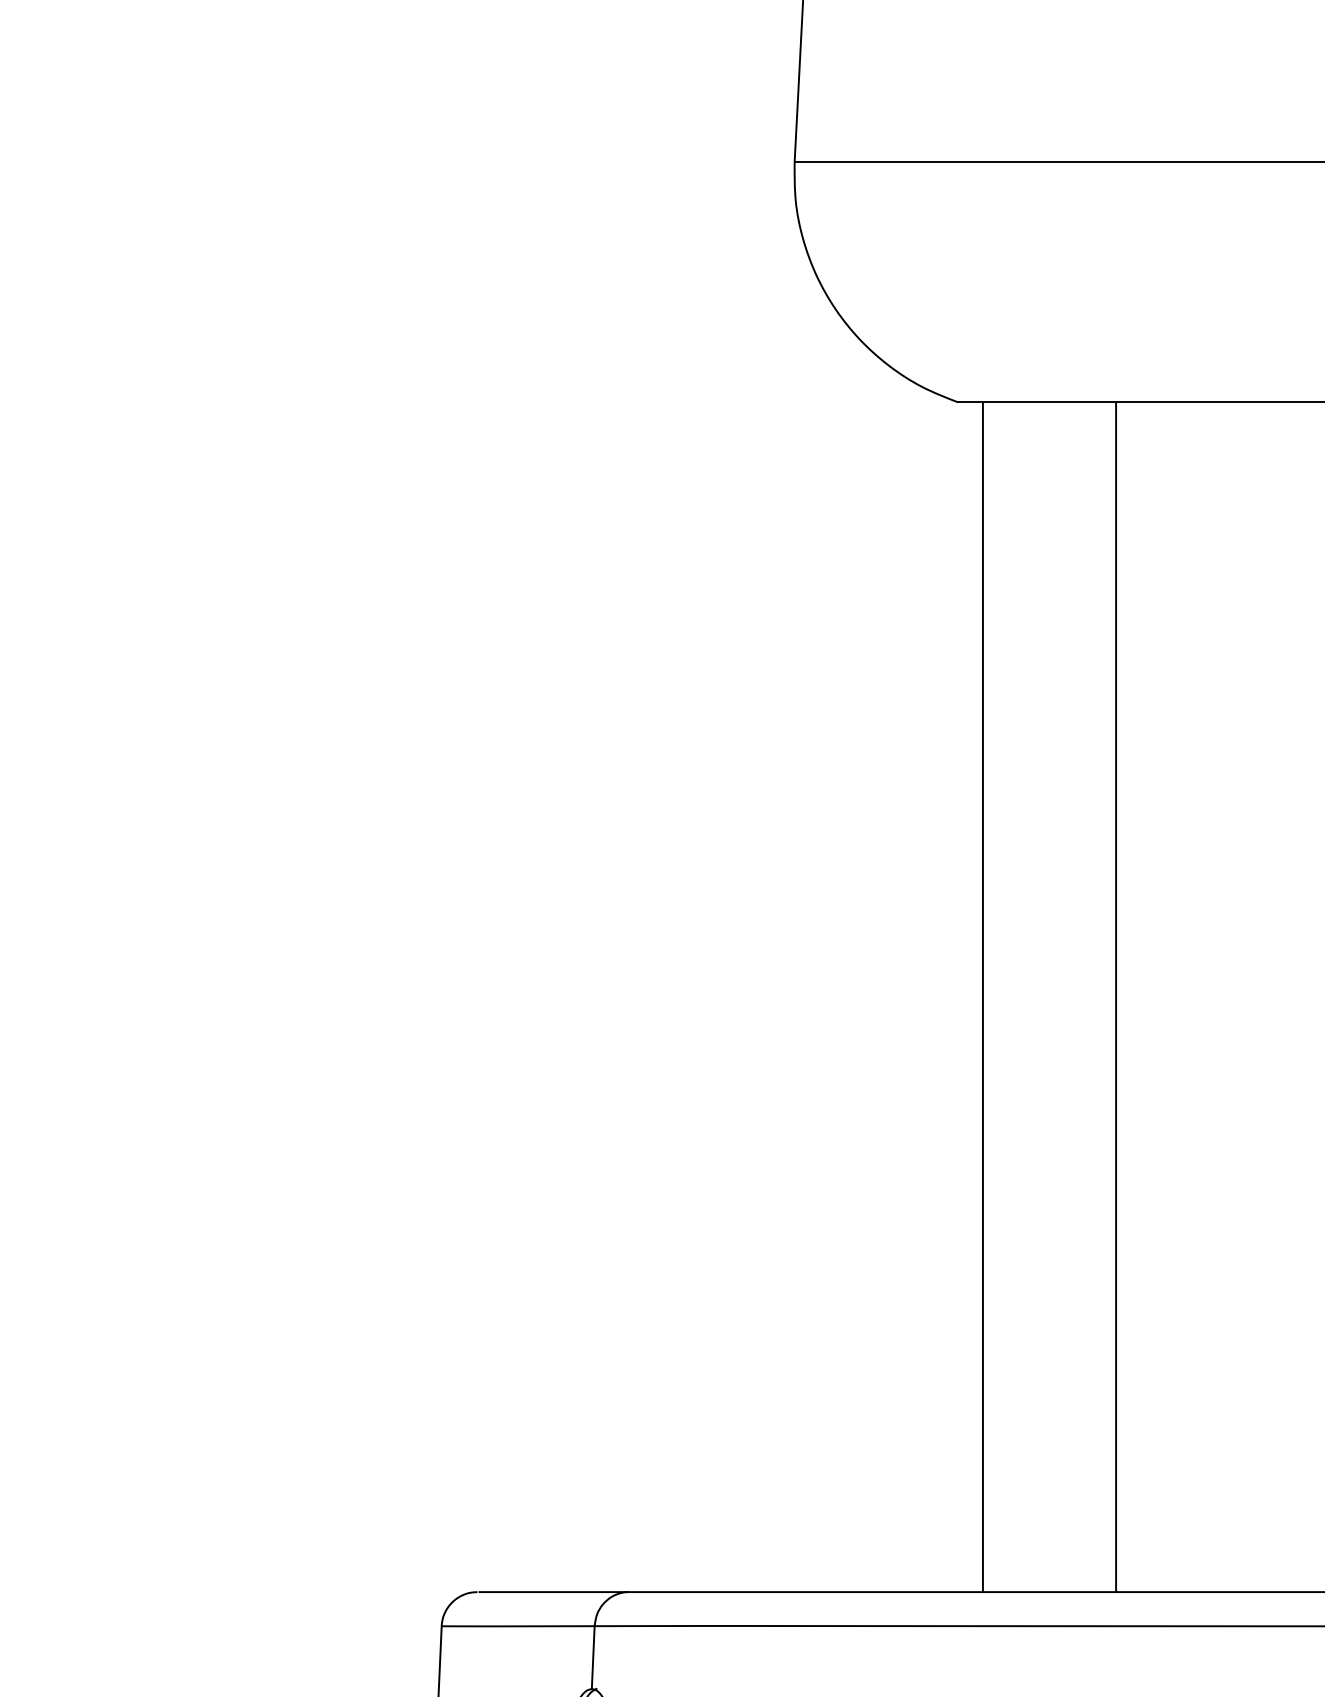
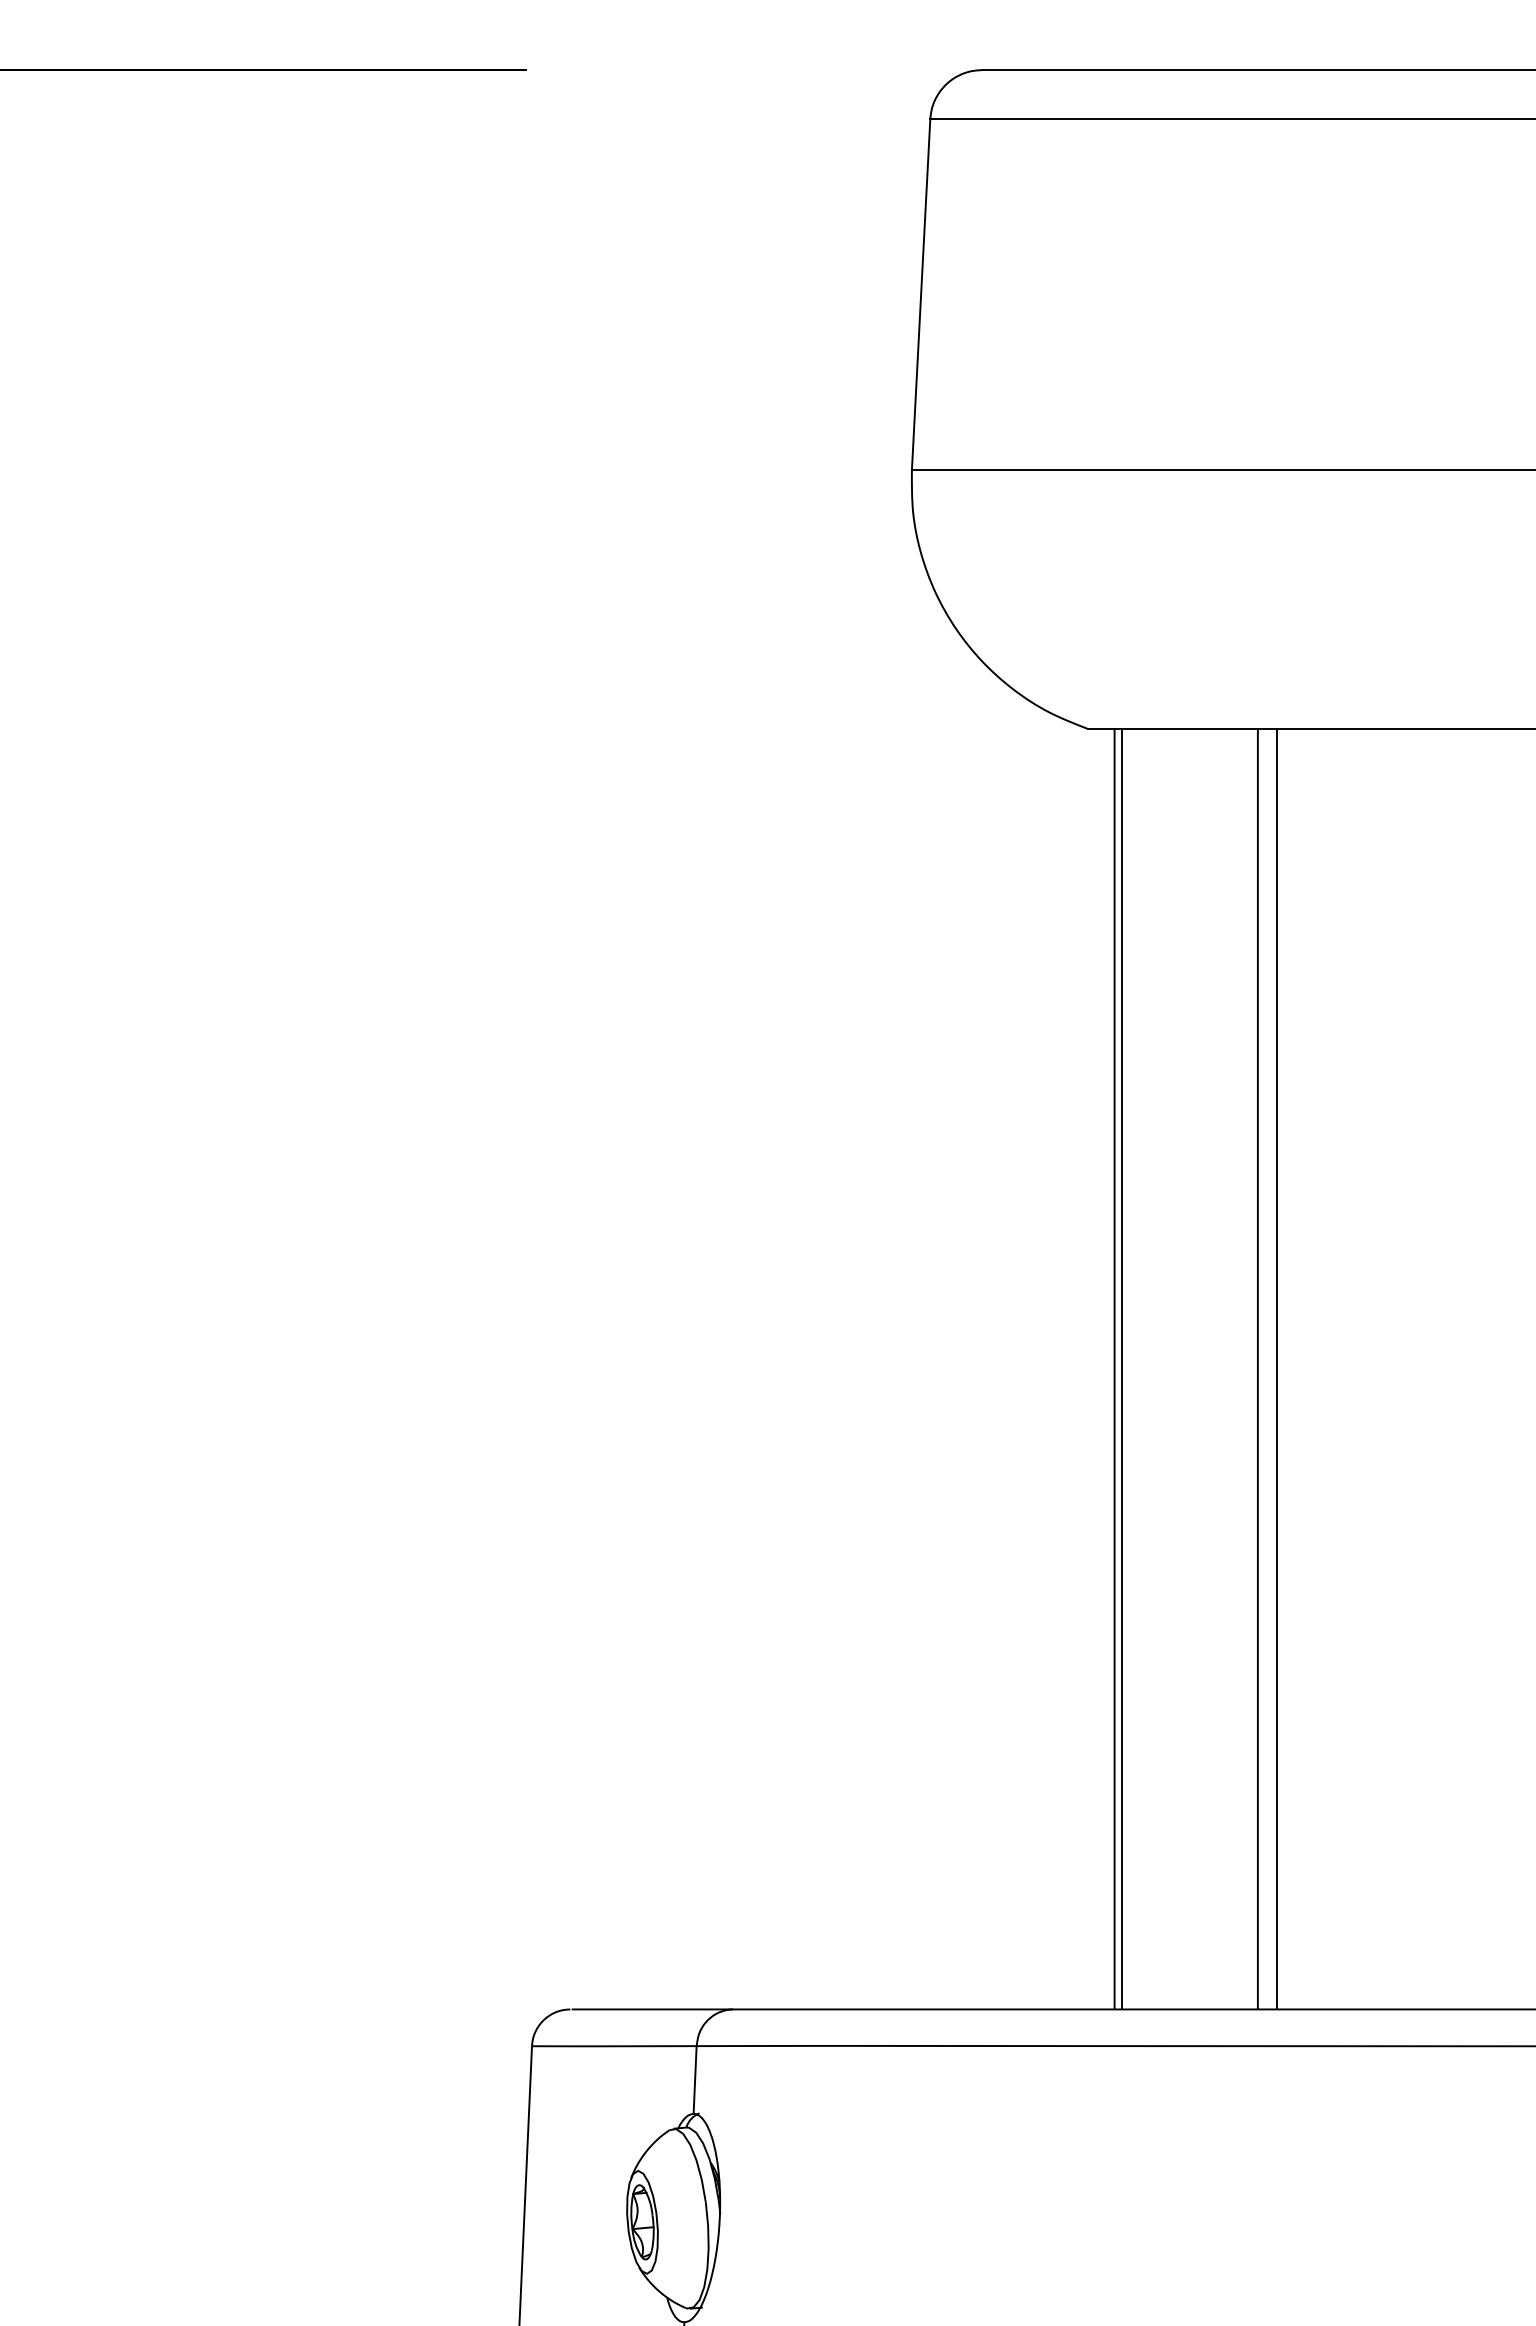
line: (989, 996) -> (1121, 1368), added
line: (1133, 996) -> (1276, 1368), added

